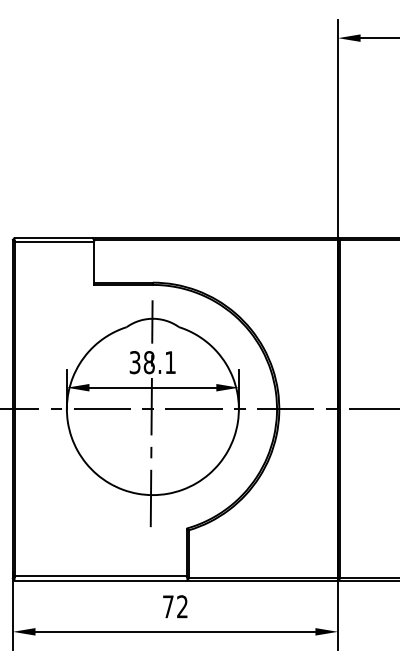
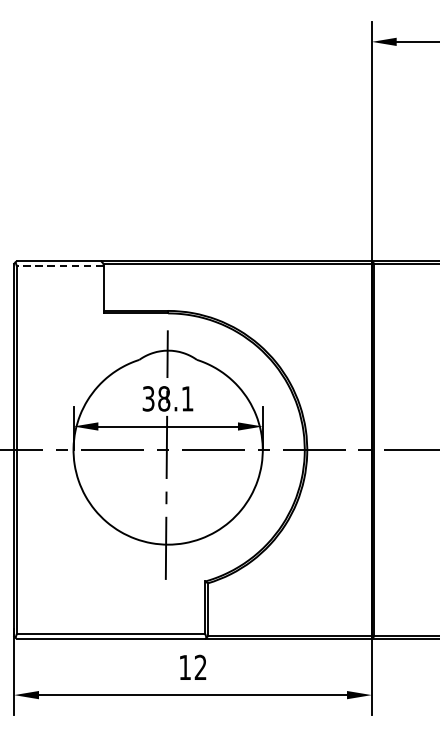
line: (54, 242) -> (59, 266), solid -> dashed
text: (168, 606) -> (185, 667), 72 -> 12

